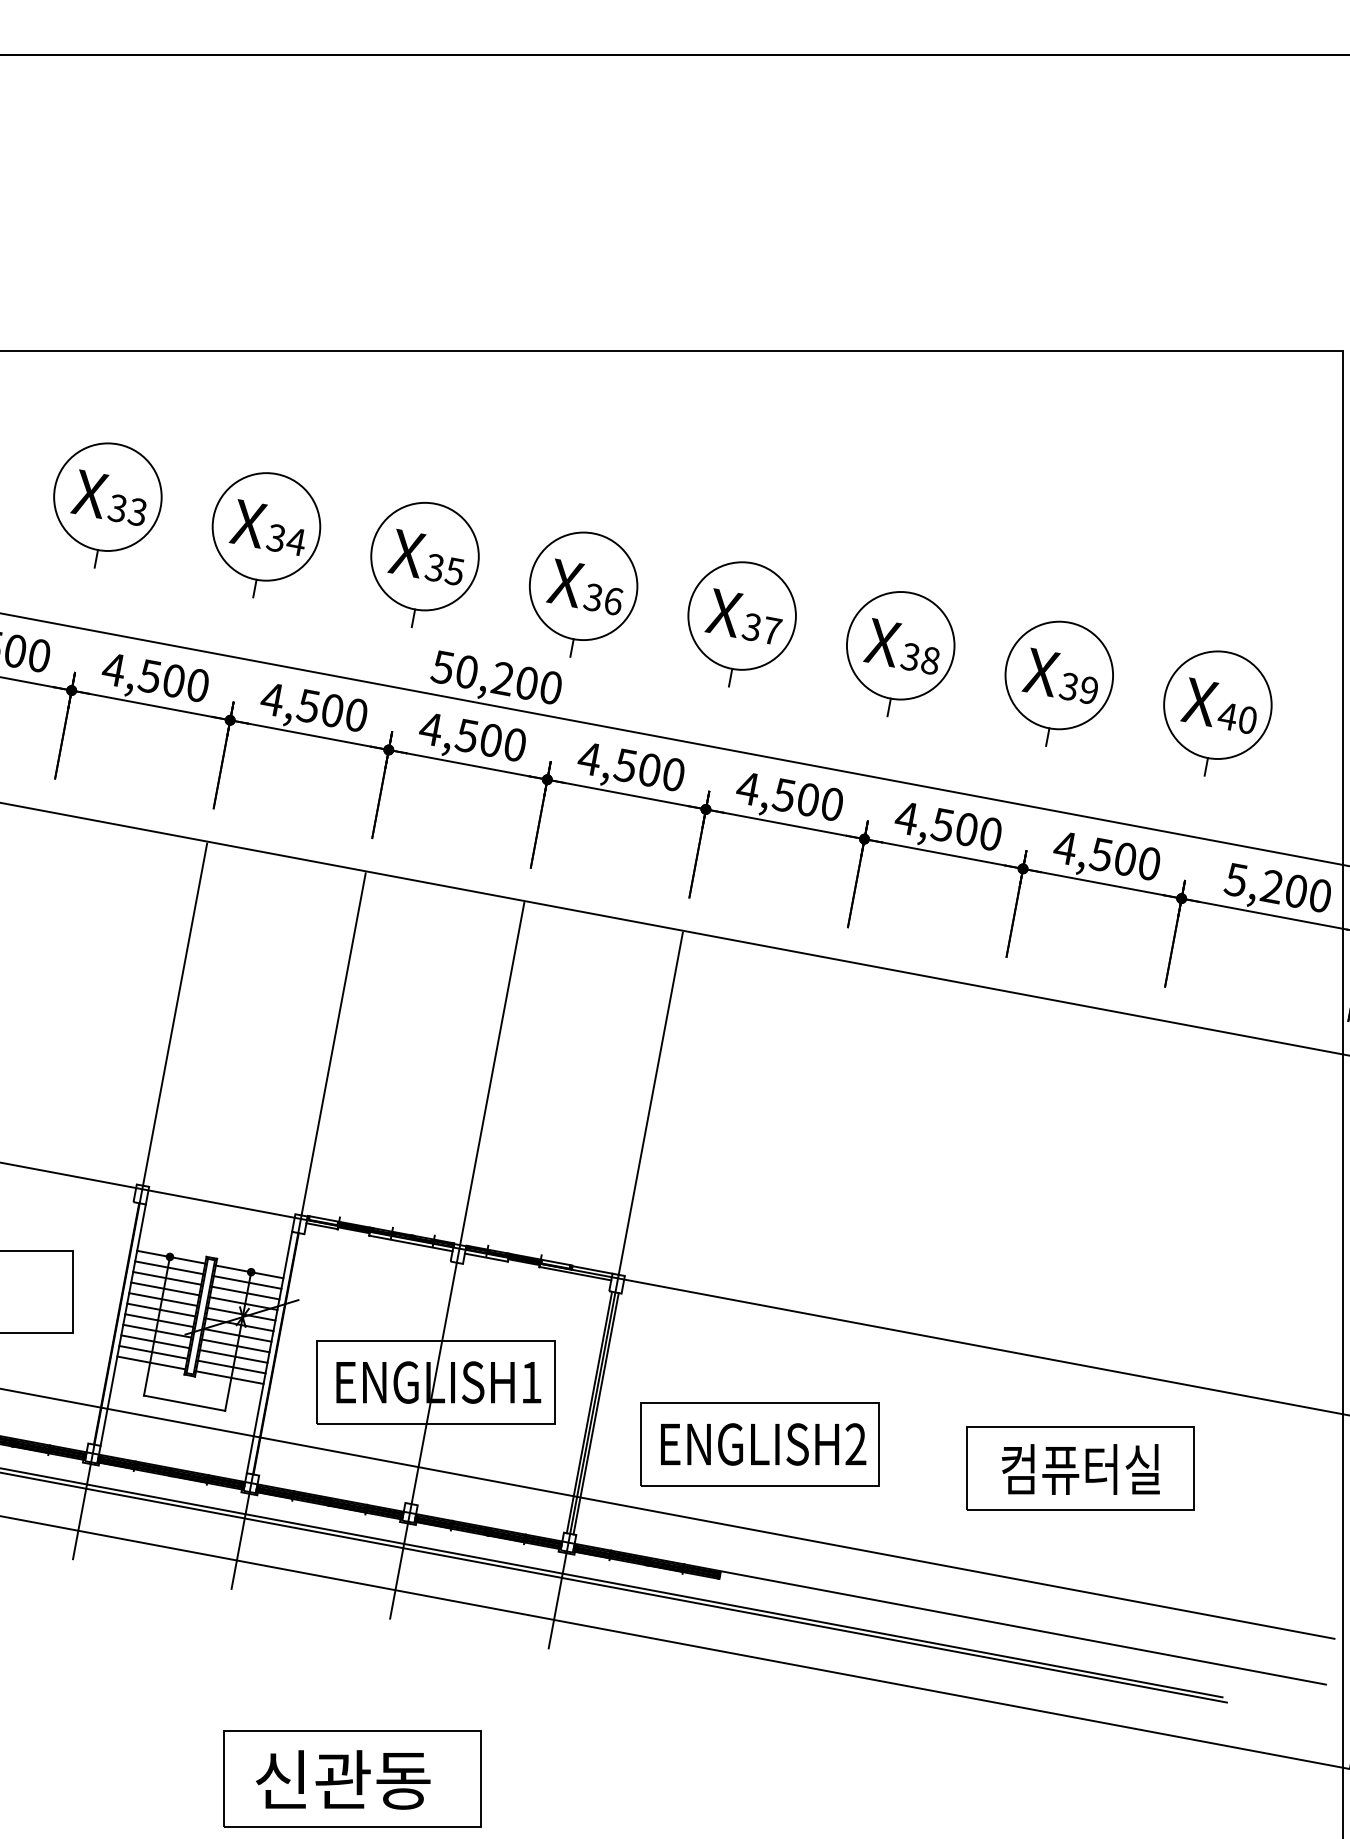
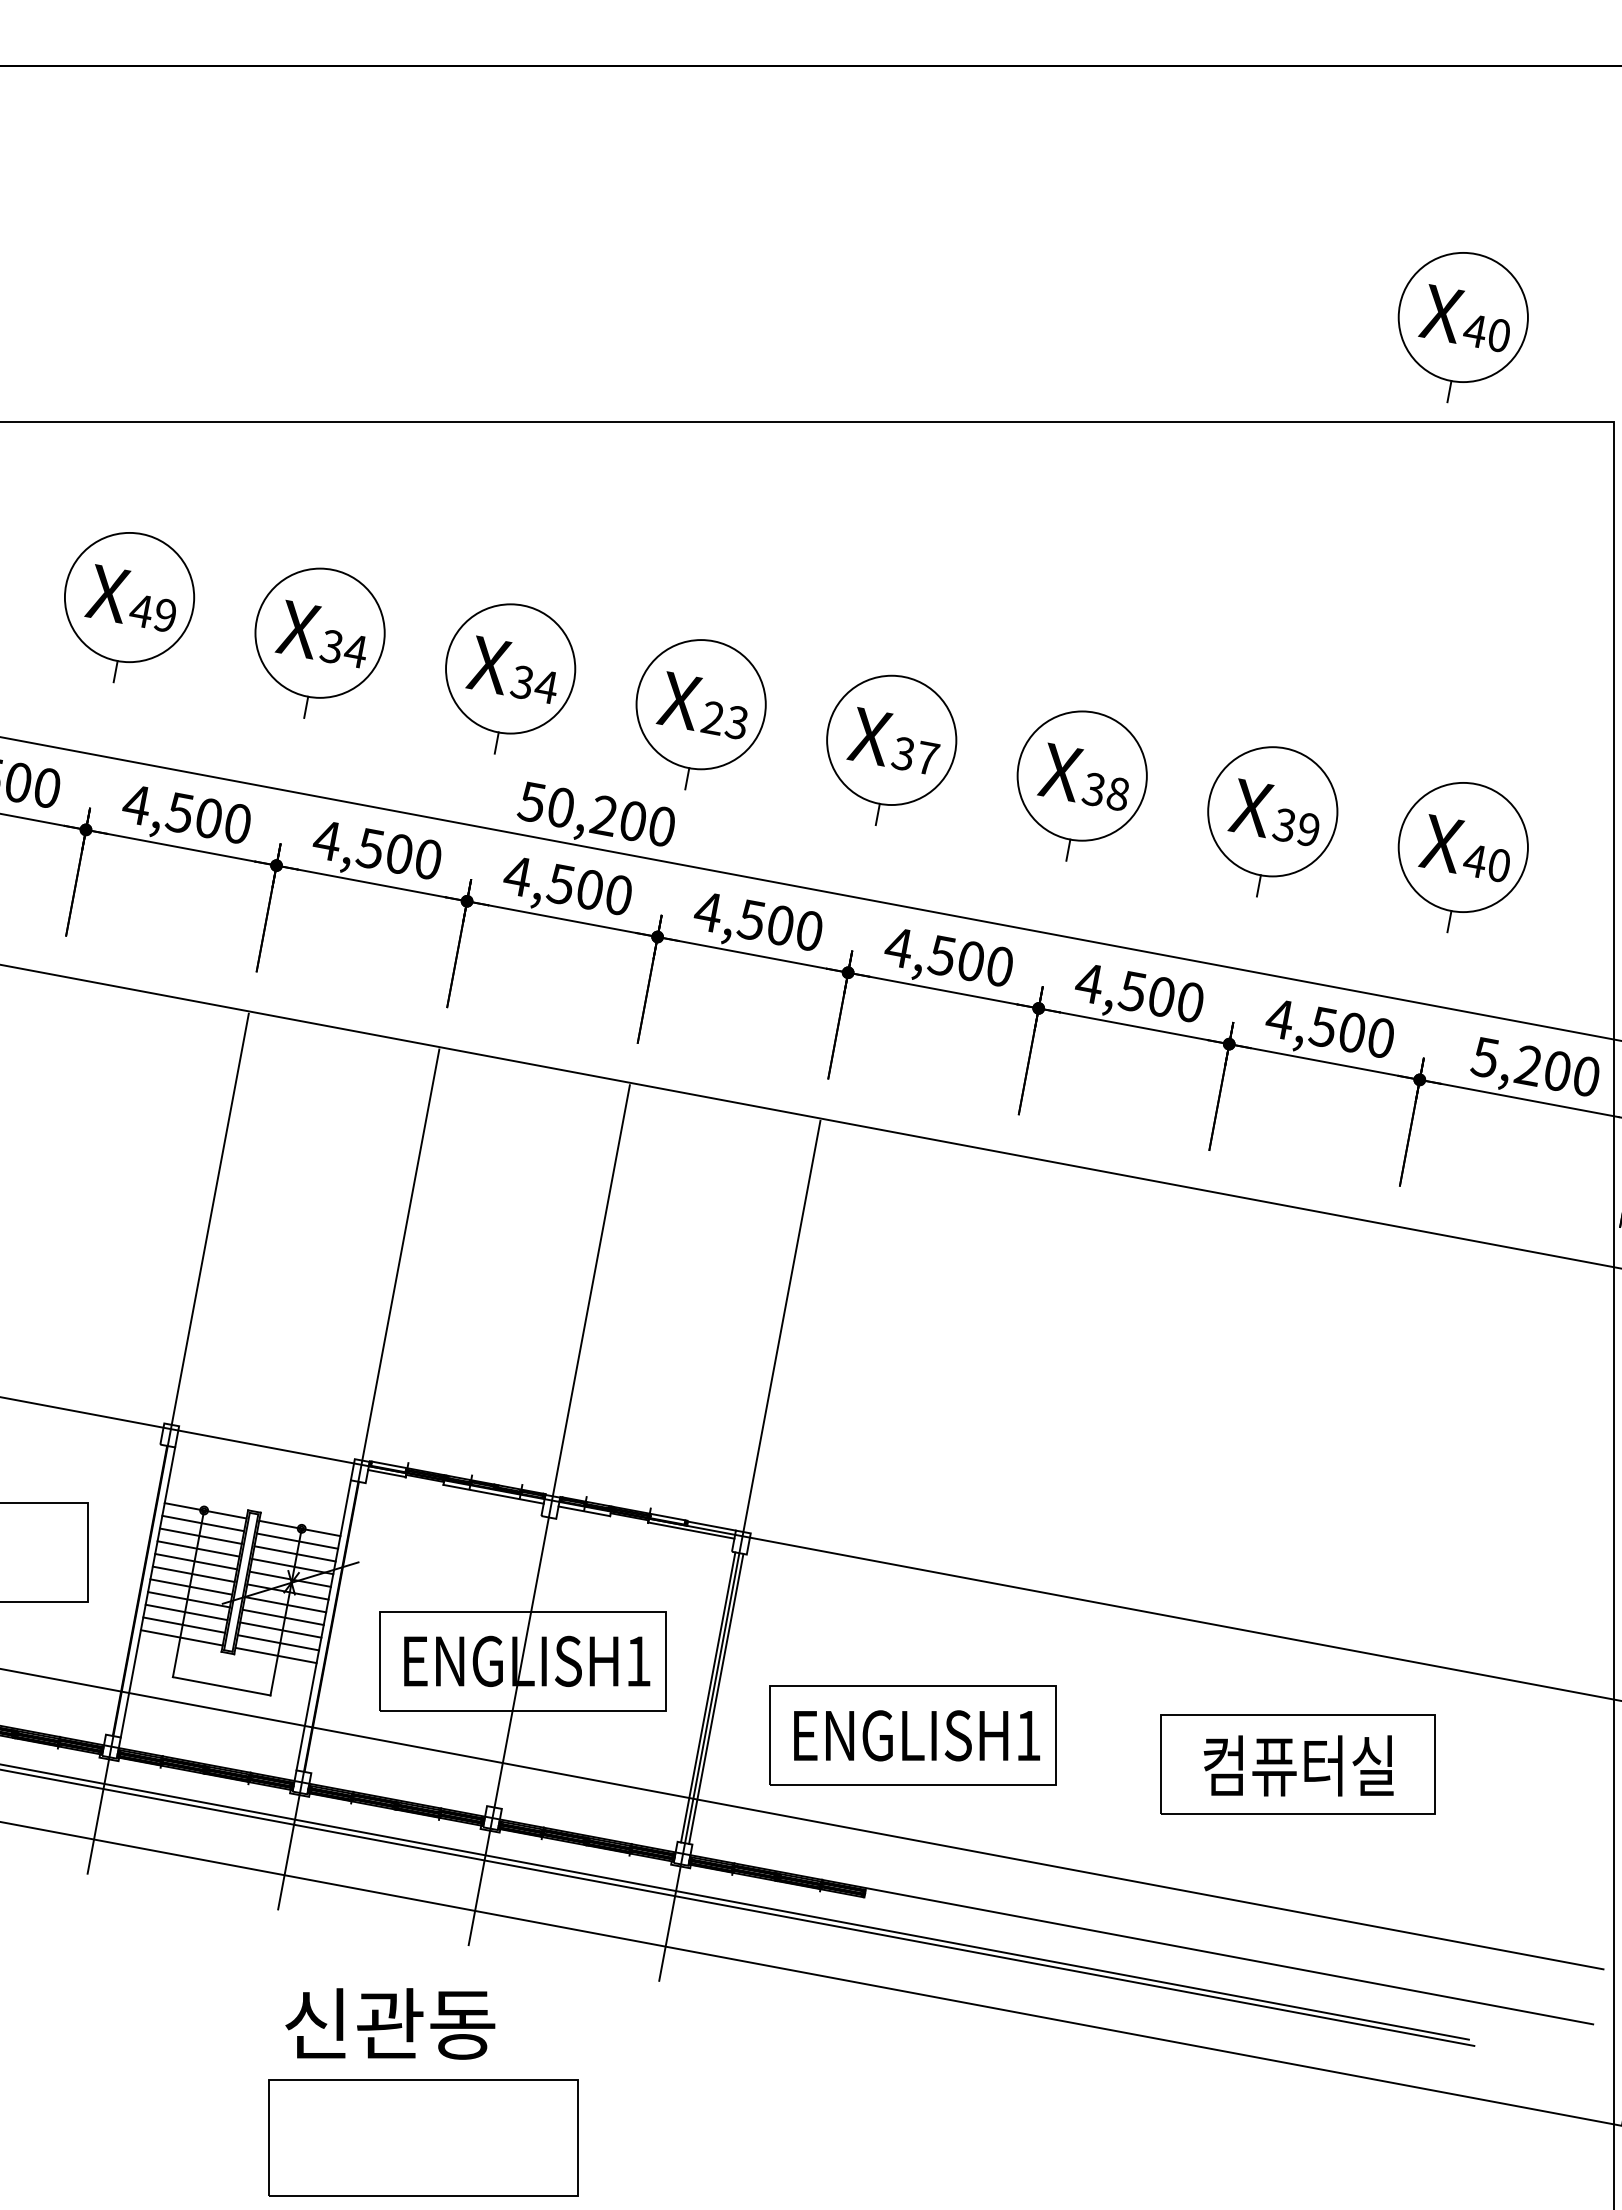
part: (1217, 272) -> (1462, 327), added
text: (126, 510) -> (151, 613), 33 -> 49
text: (454, 571) -> (545, 686), 35 -> 34
text: (603, 599) -> (724, 720), 36 -> 23
text: (856, 1444) -> (1028, 1735), ENGLISH2 -> ENGLISH1
text: (343, 1779) -> (390, 2023), moved

